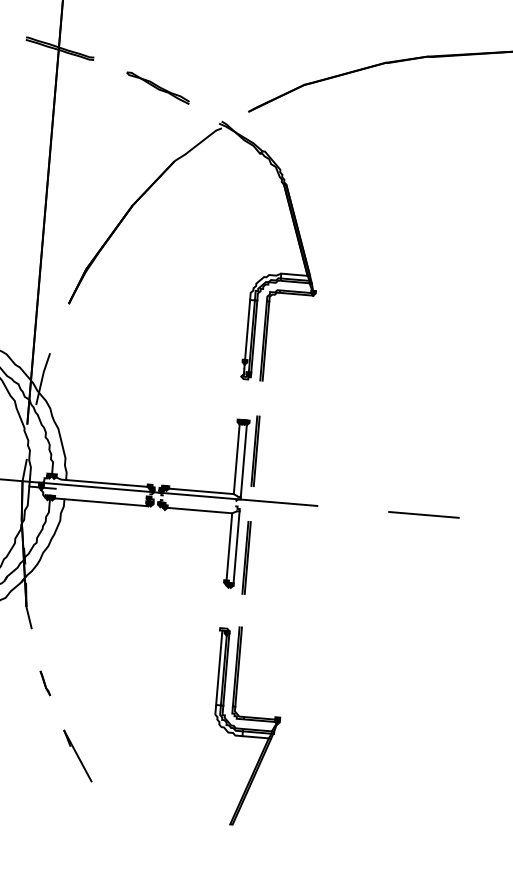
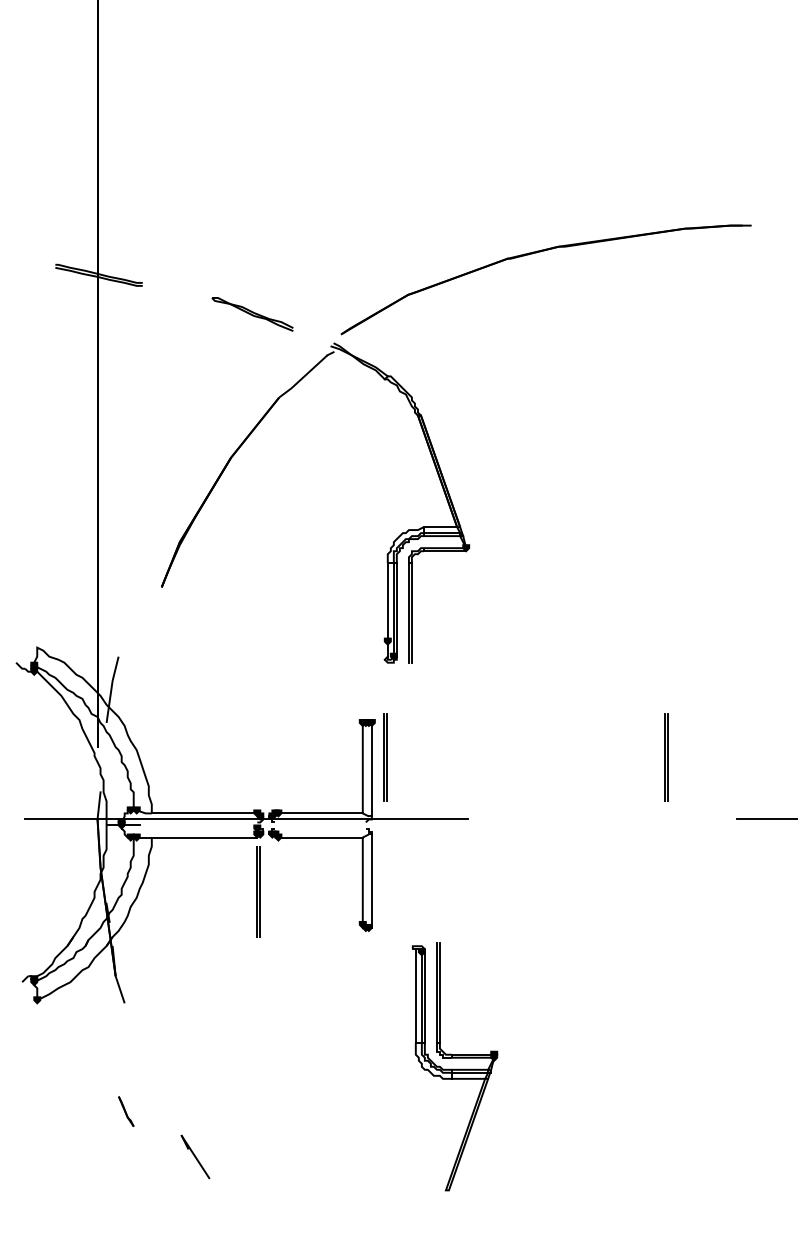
part: (157, 88) -> (252, 314), moved
part: (256, 283) -> (393, 541), moved
line: (478, 469) -> (665, 757), added
line: (423, 514) -> (602, 819), removed
line: (245, 557) -> (257, 891), moved
line: (45, 683) -> (126, 1111), moved
part: (245, 726) -> (454, 1066), moved
part: (77, 755) -> (195, 1156), size x0.7

